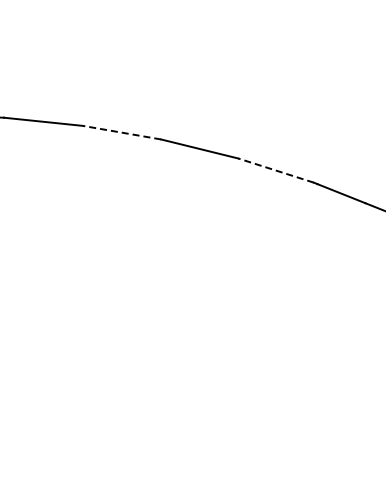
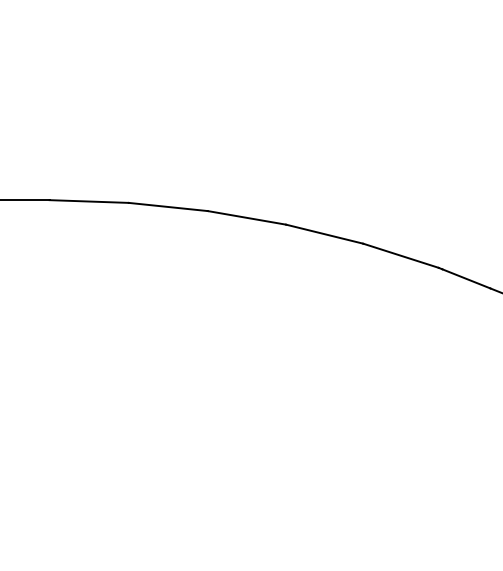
line: (121, 132) -> (246, 217), dashed -> solid
line: (275, 170) -> (400, 255), dashed -> solid

